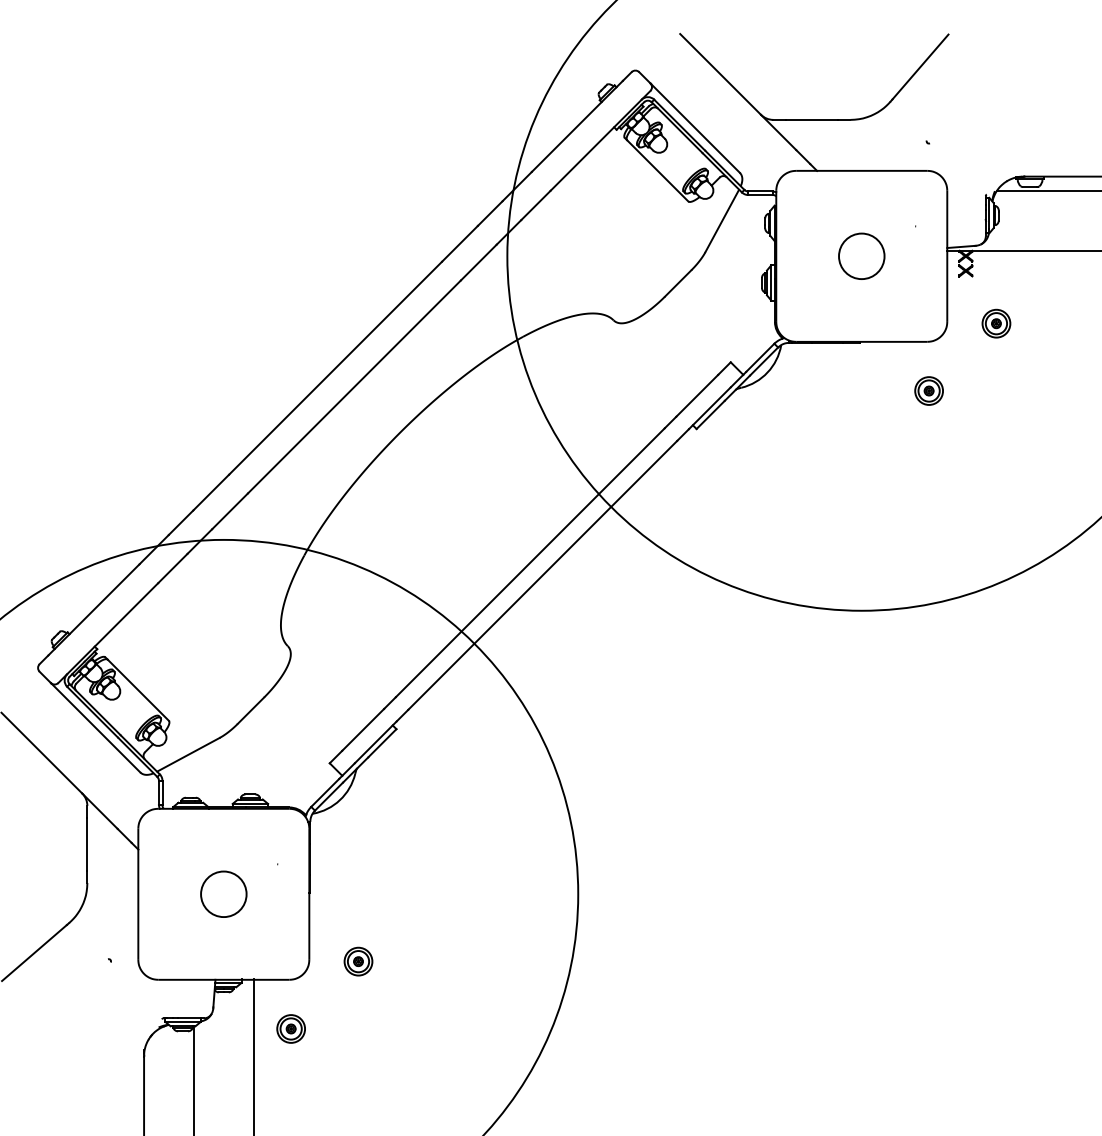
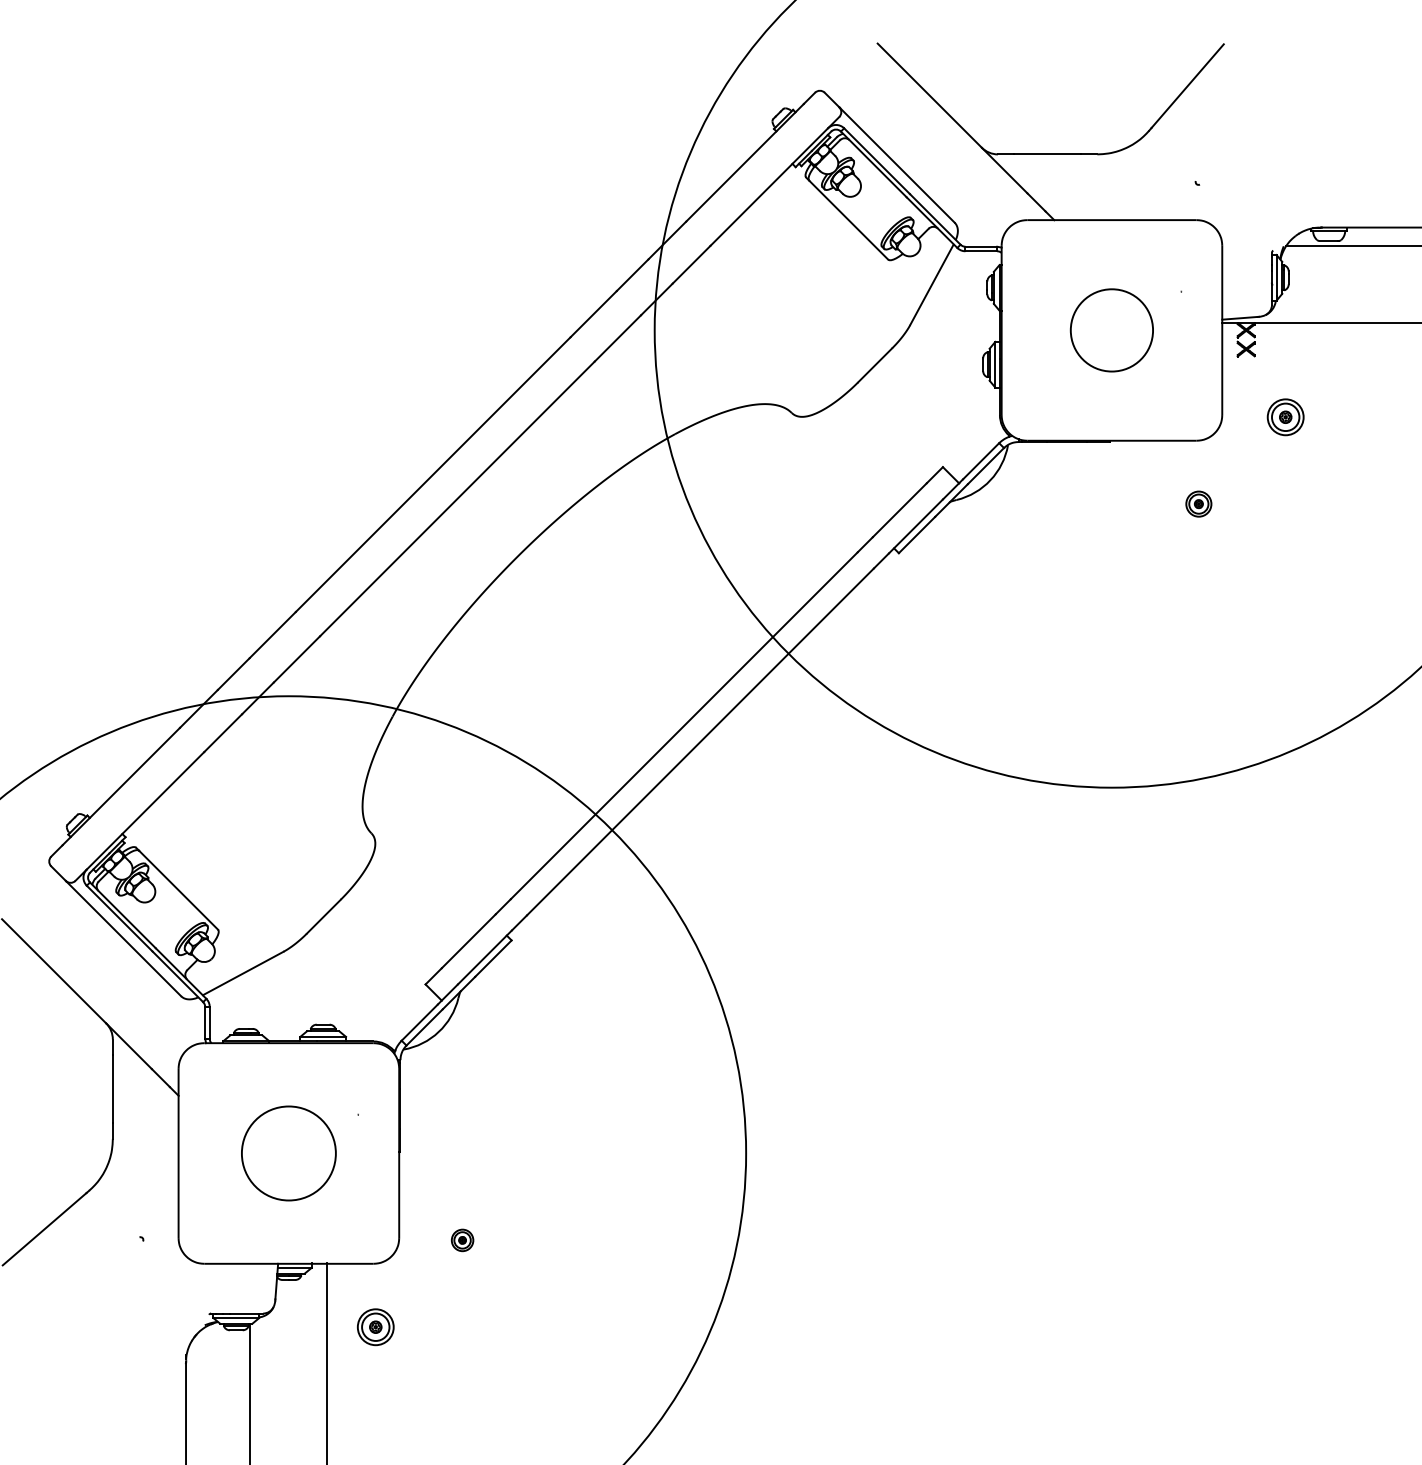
circle: (861, 256) -> (1111, 330), size x1.4
part: (928, 390) -> (1198, 503), size x0.7
circle: (223, 894) -> (288, 1153), size x1.6
part: (358, 961) -> (462, 1240), size x0.6

